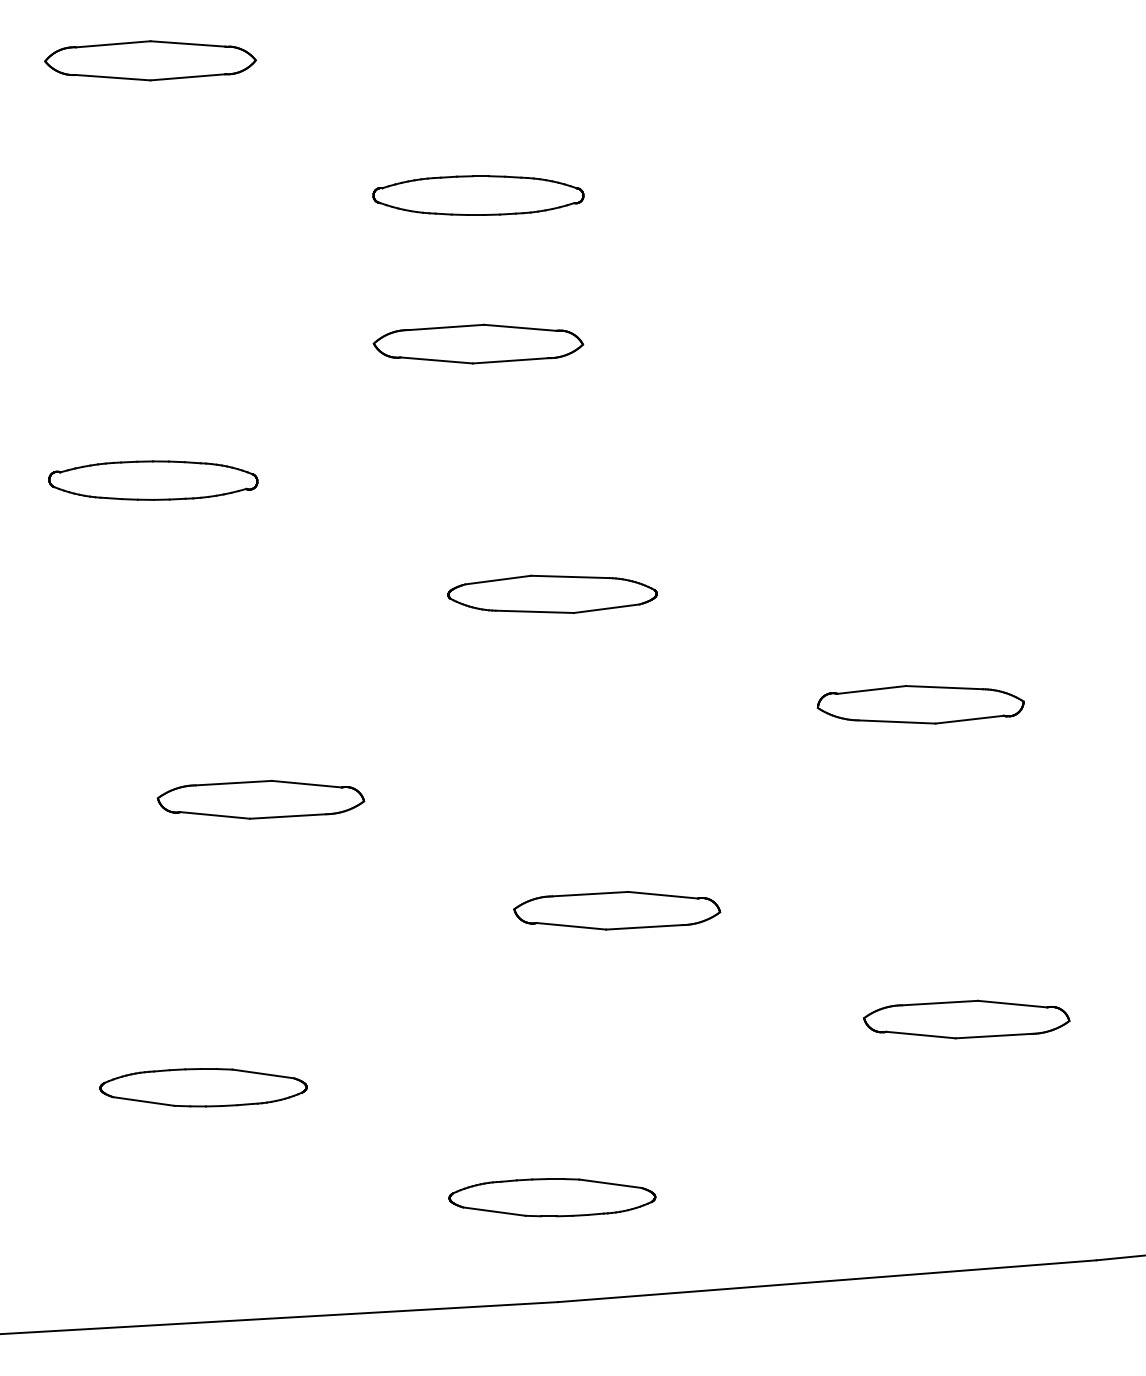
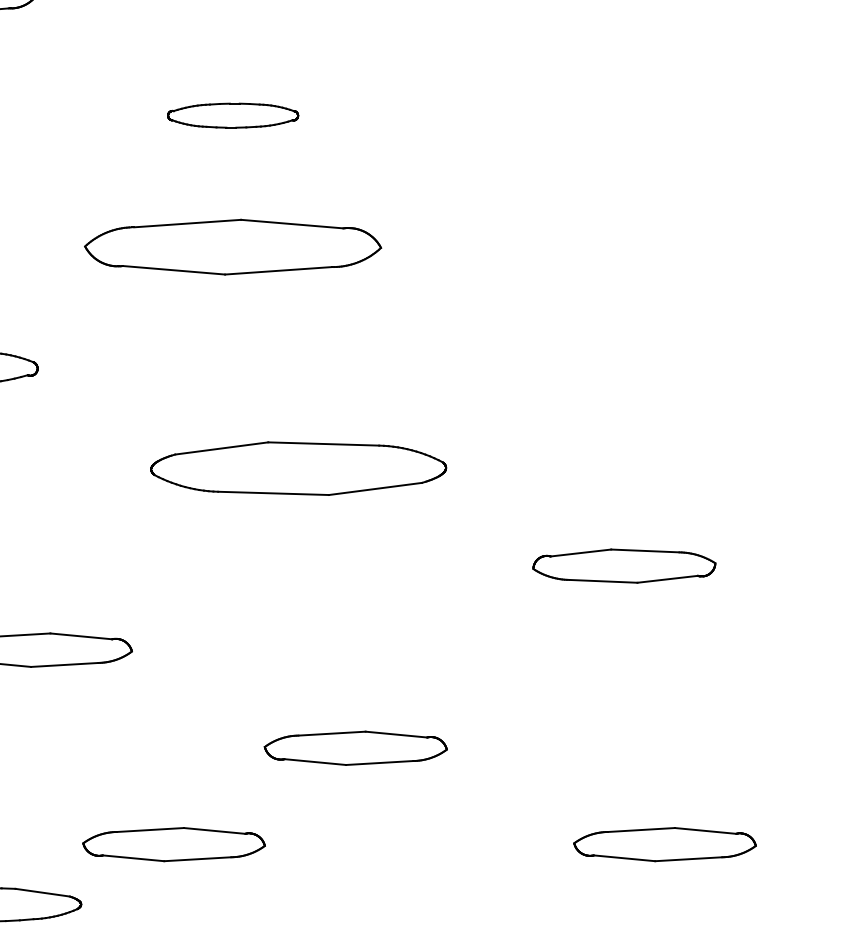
part: (478, 195) -> (233, 115), size x0.7
part: (478, 343) -> (233, 246), size x1.6
part: (552, 593) -> (298, 467), size x1.6
part: (411, 1019) -> (173, 844), added

